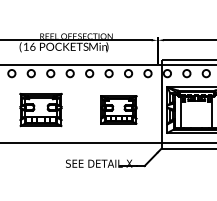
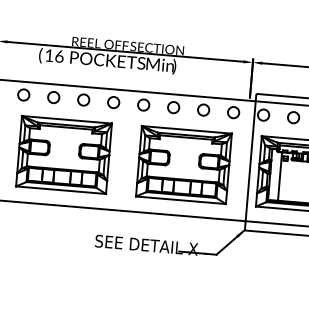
part: (40, 109) -> (63, 154), size x1.43
part: (118, 109) -> (183, 164), size x1.67

